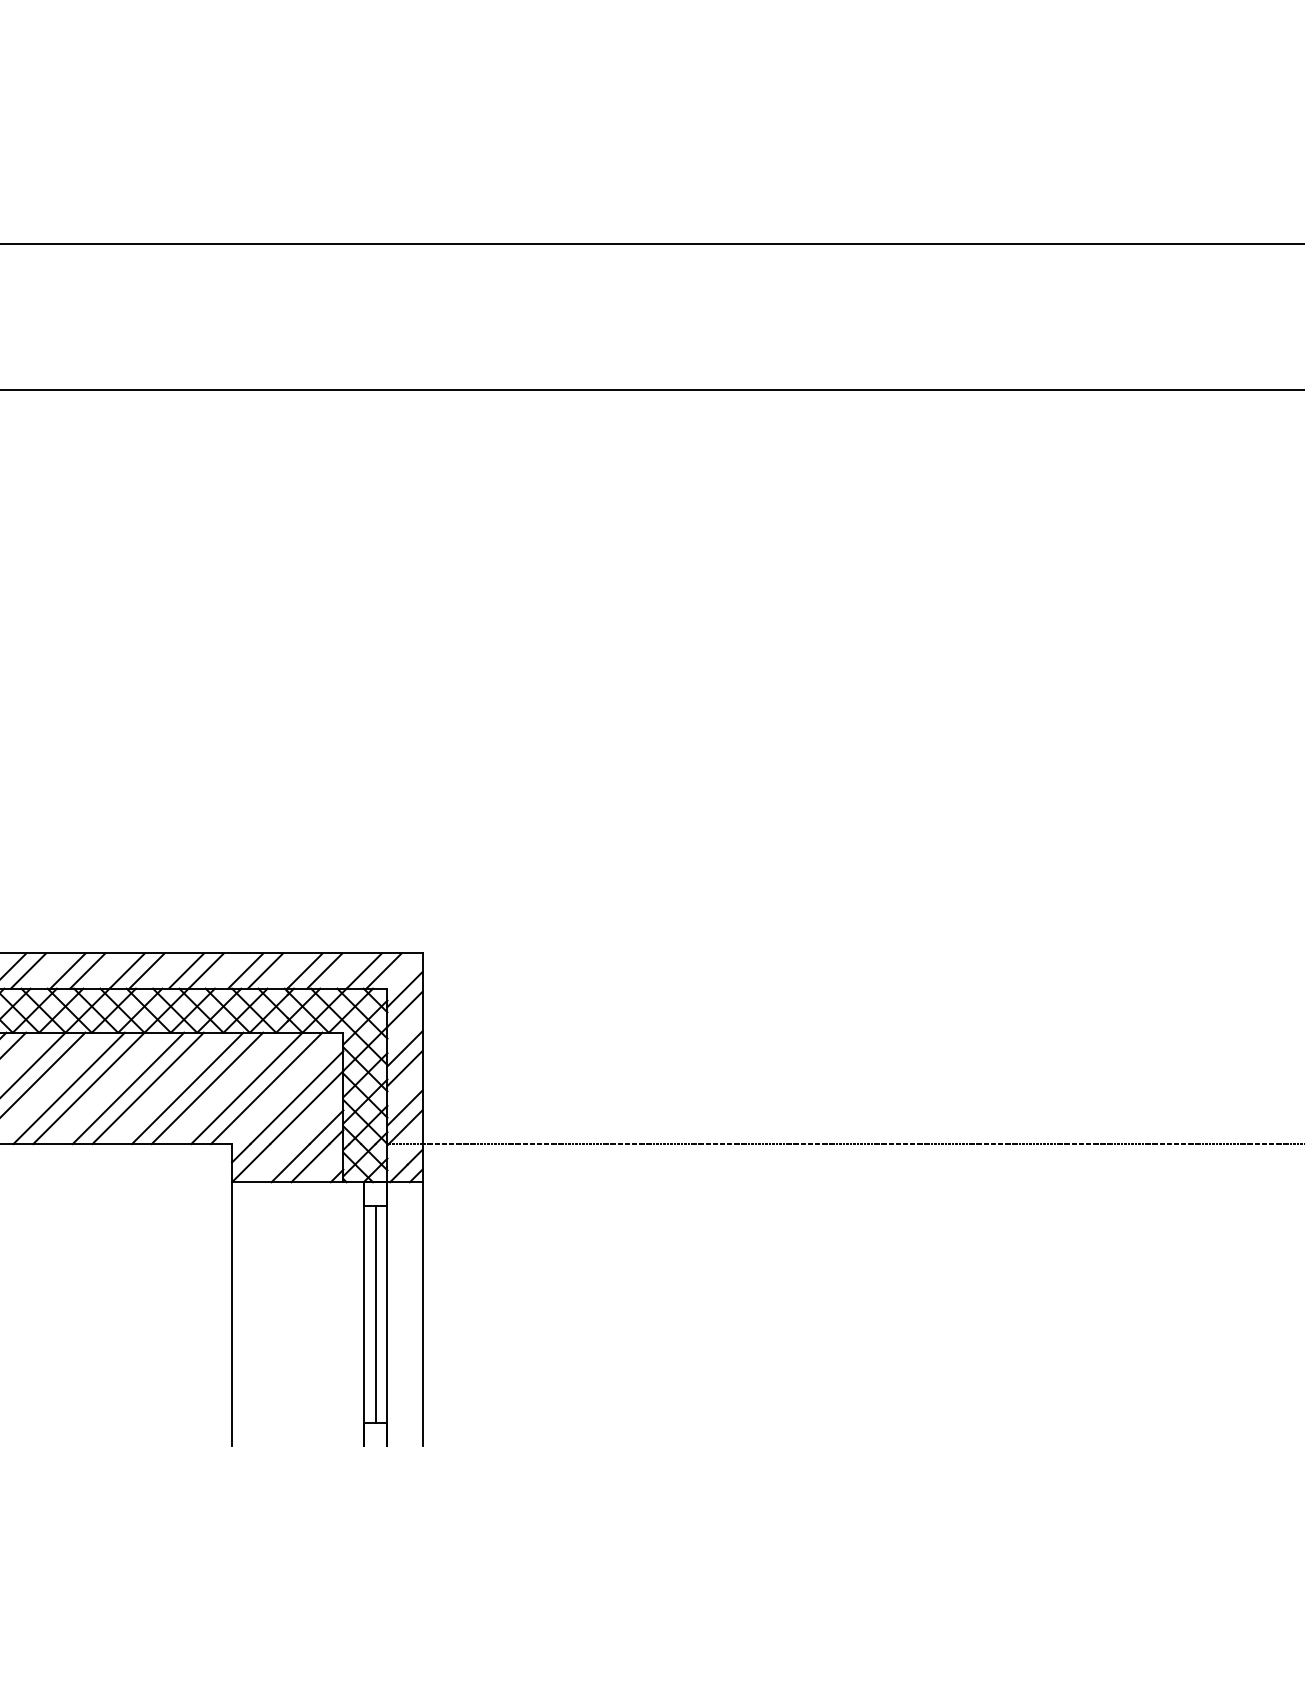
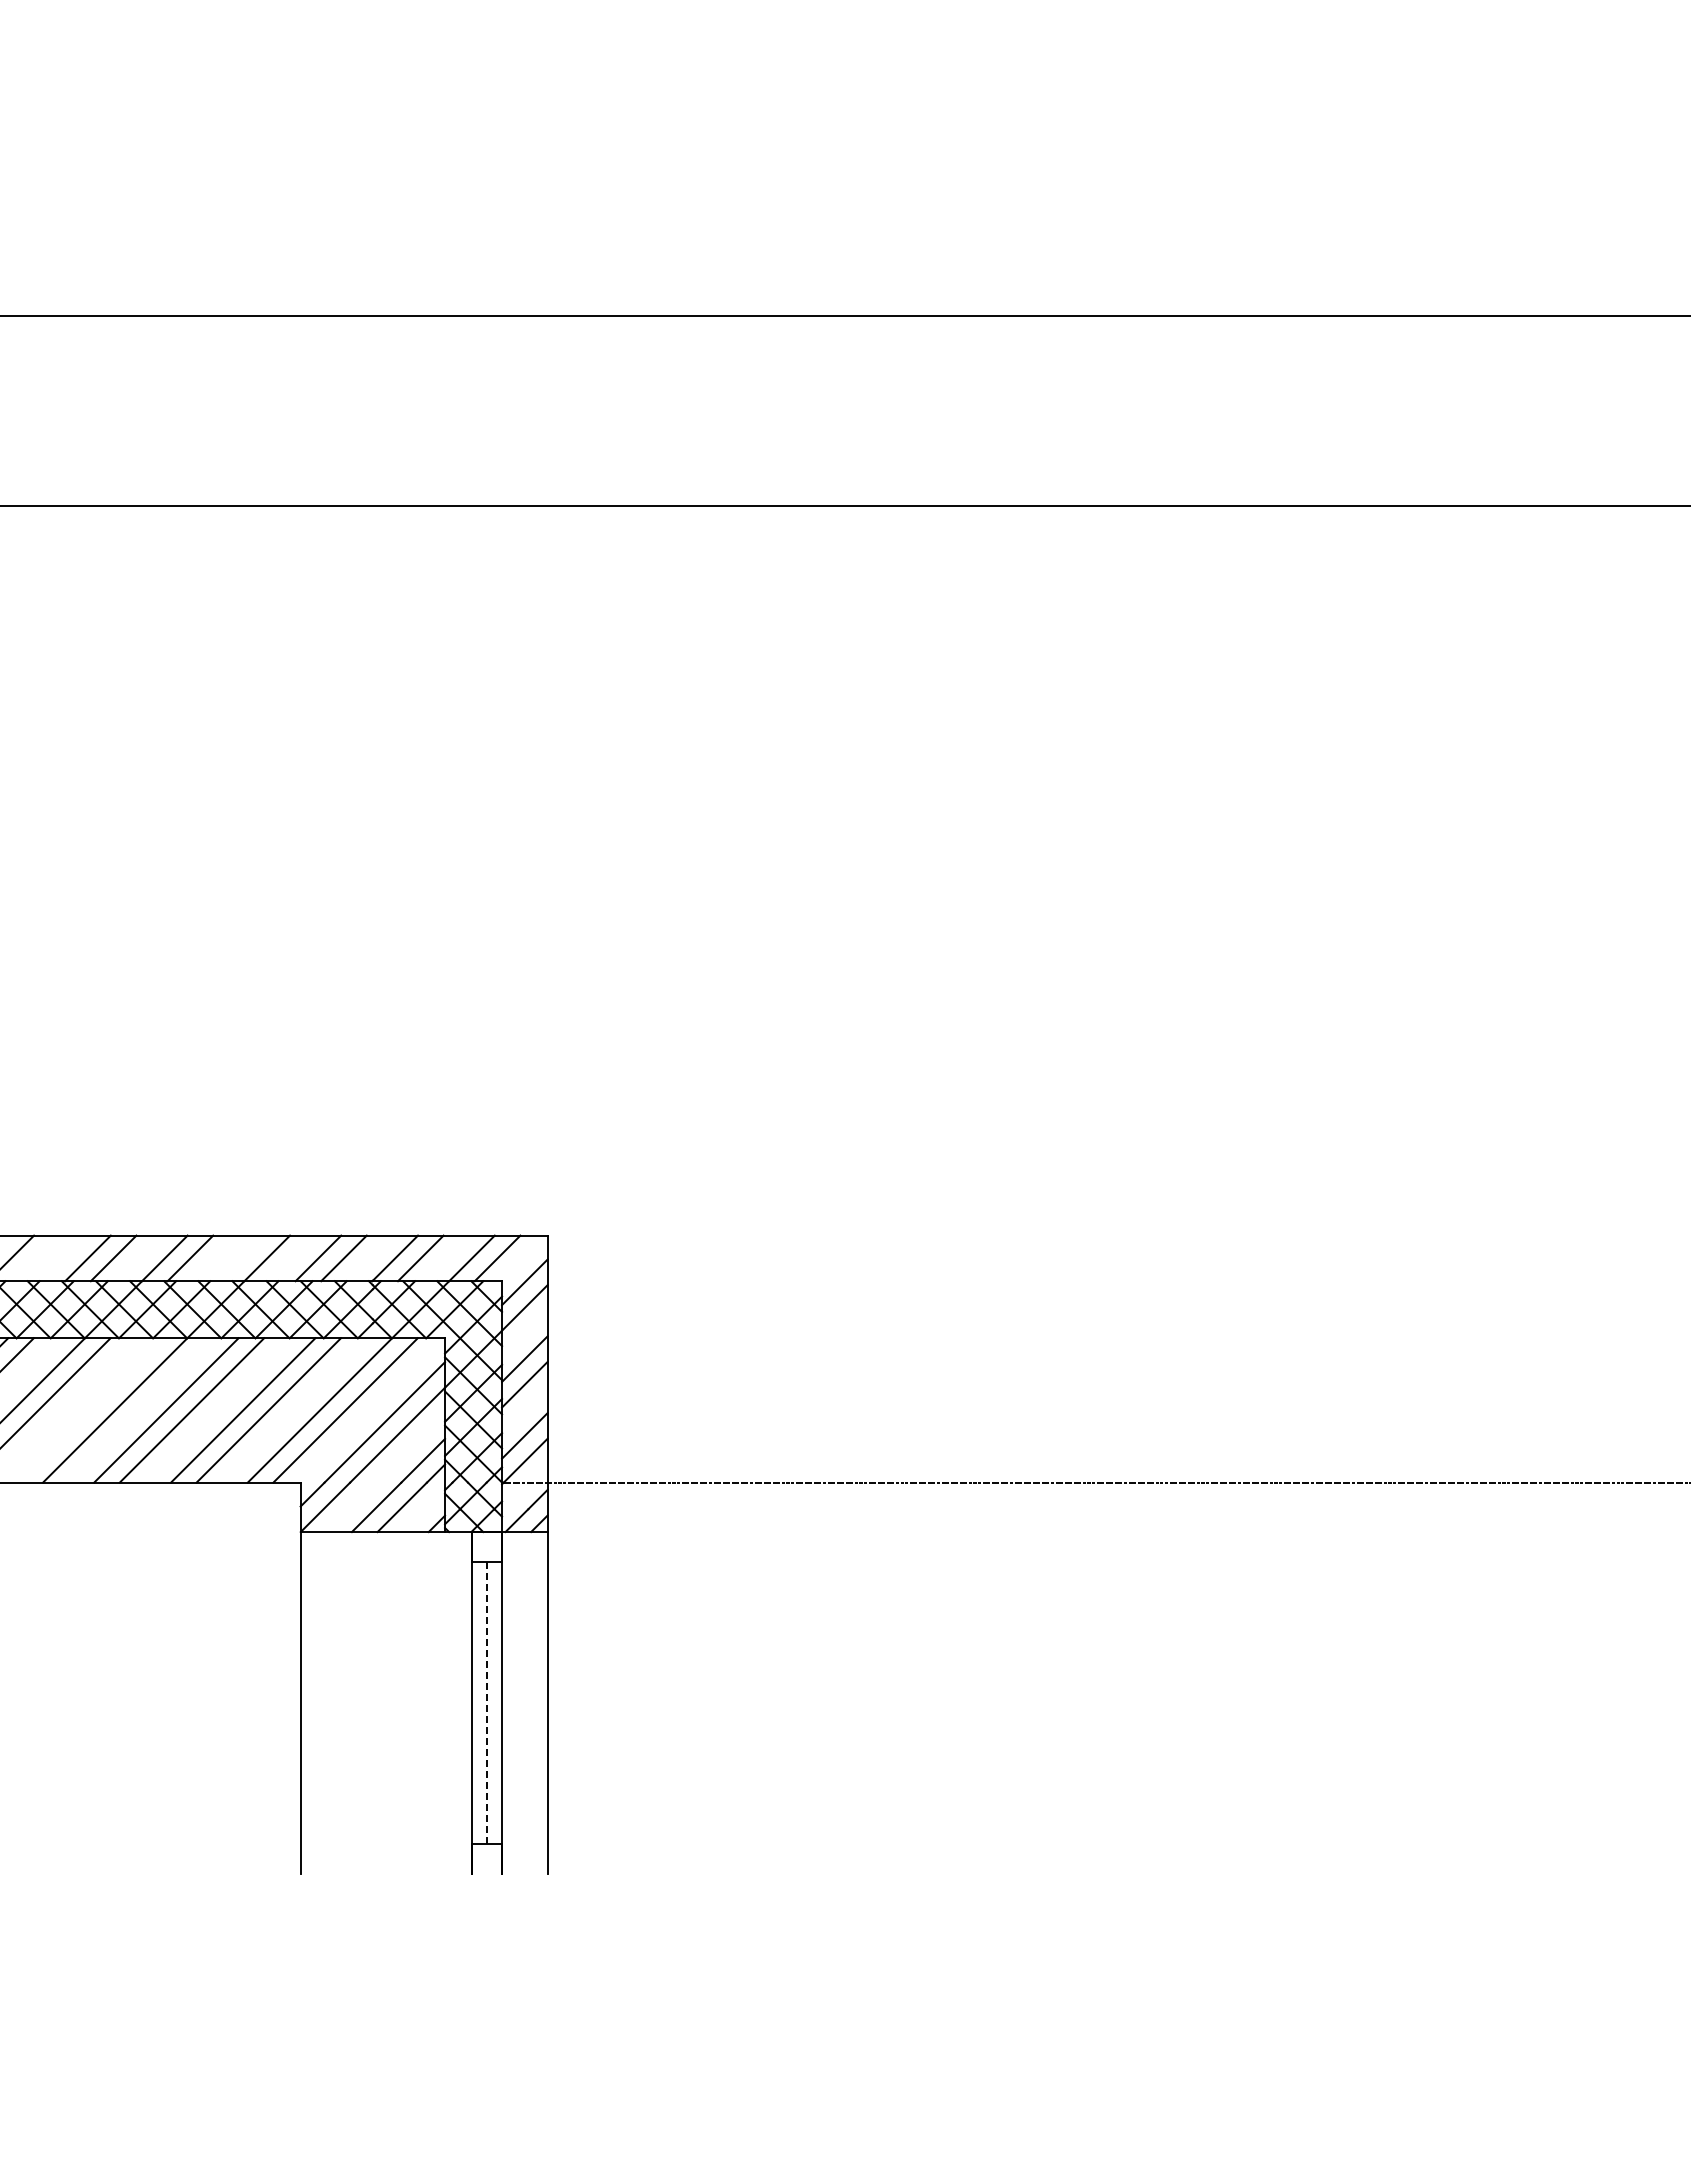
line: (28, 971) -> (36, 1258), removed
line: (186, 971) -> (241, 1258), removed
line: (69, 1088) -> (89, 1410), removed
line: (375, 1314) -> (486, 1703), solid -> dashed

